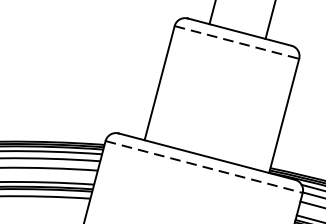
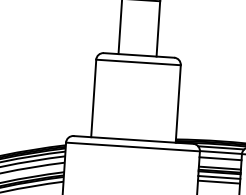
line: (238, 42) -> (139, 62), dashed -> solid
line: (204, 167) -> (133, 147), dashed -> solid

